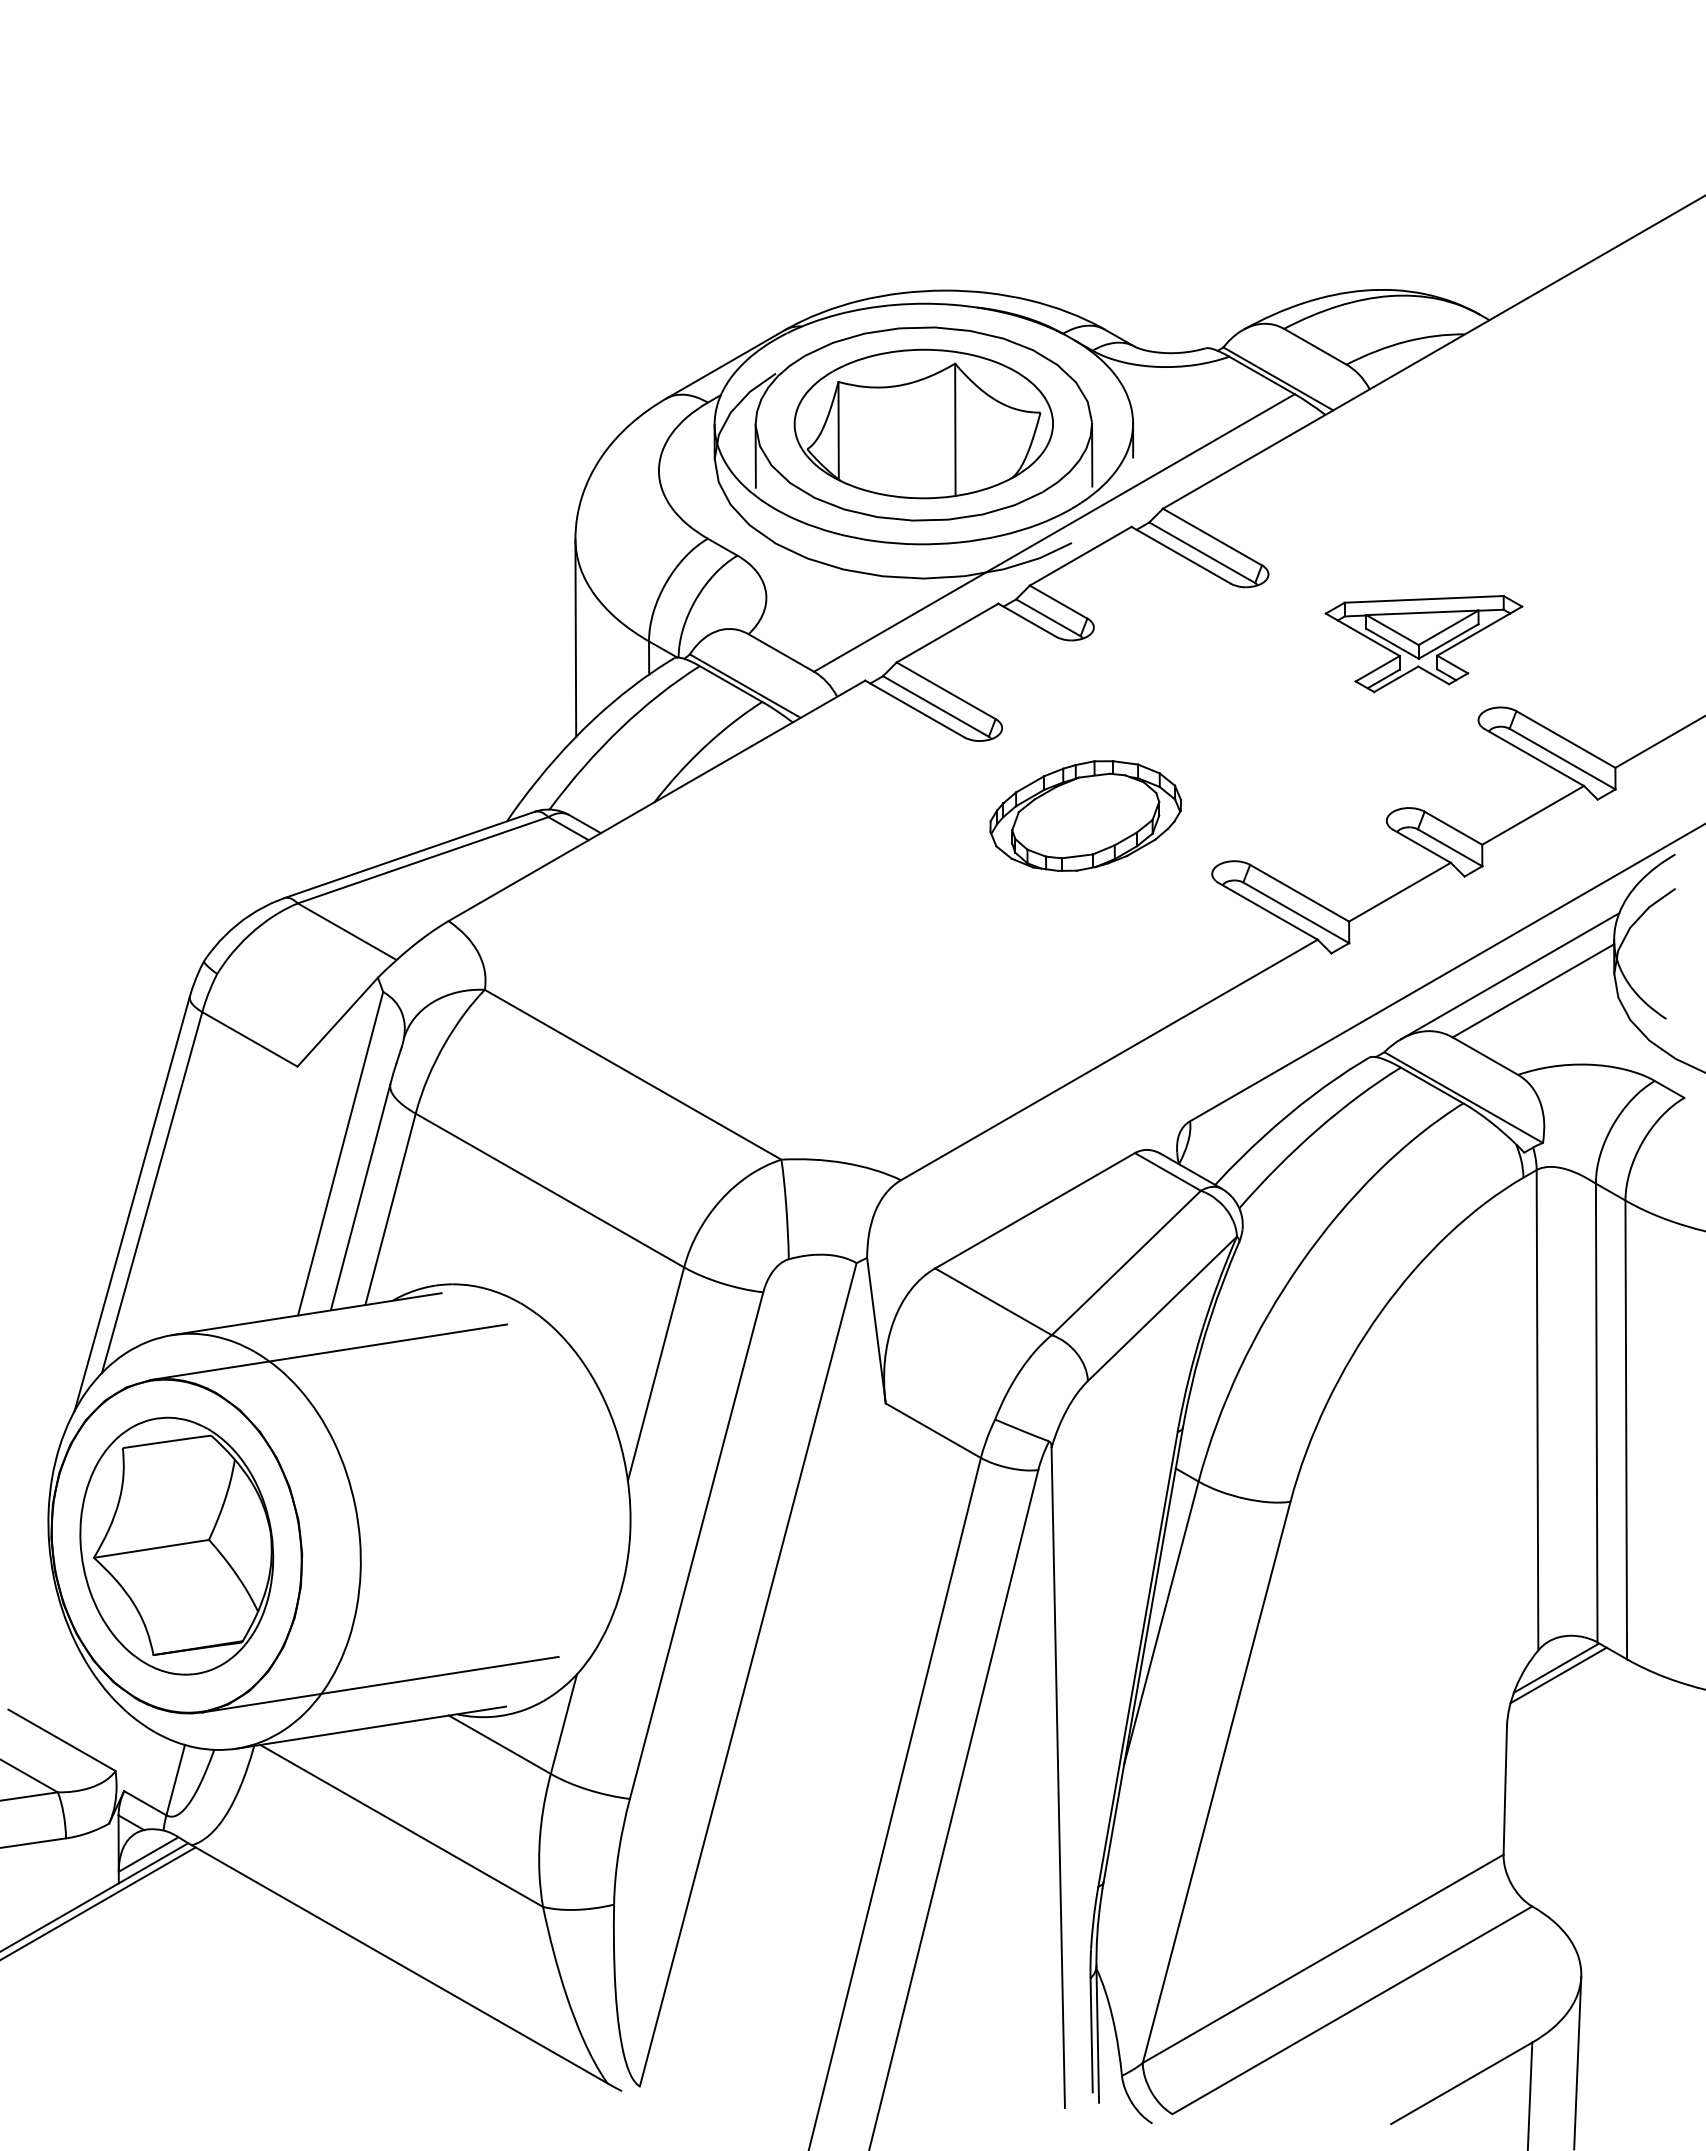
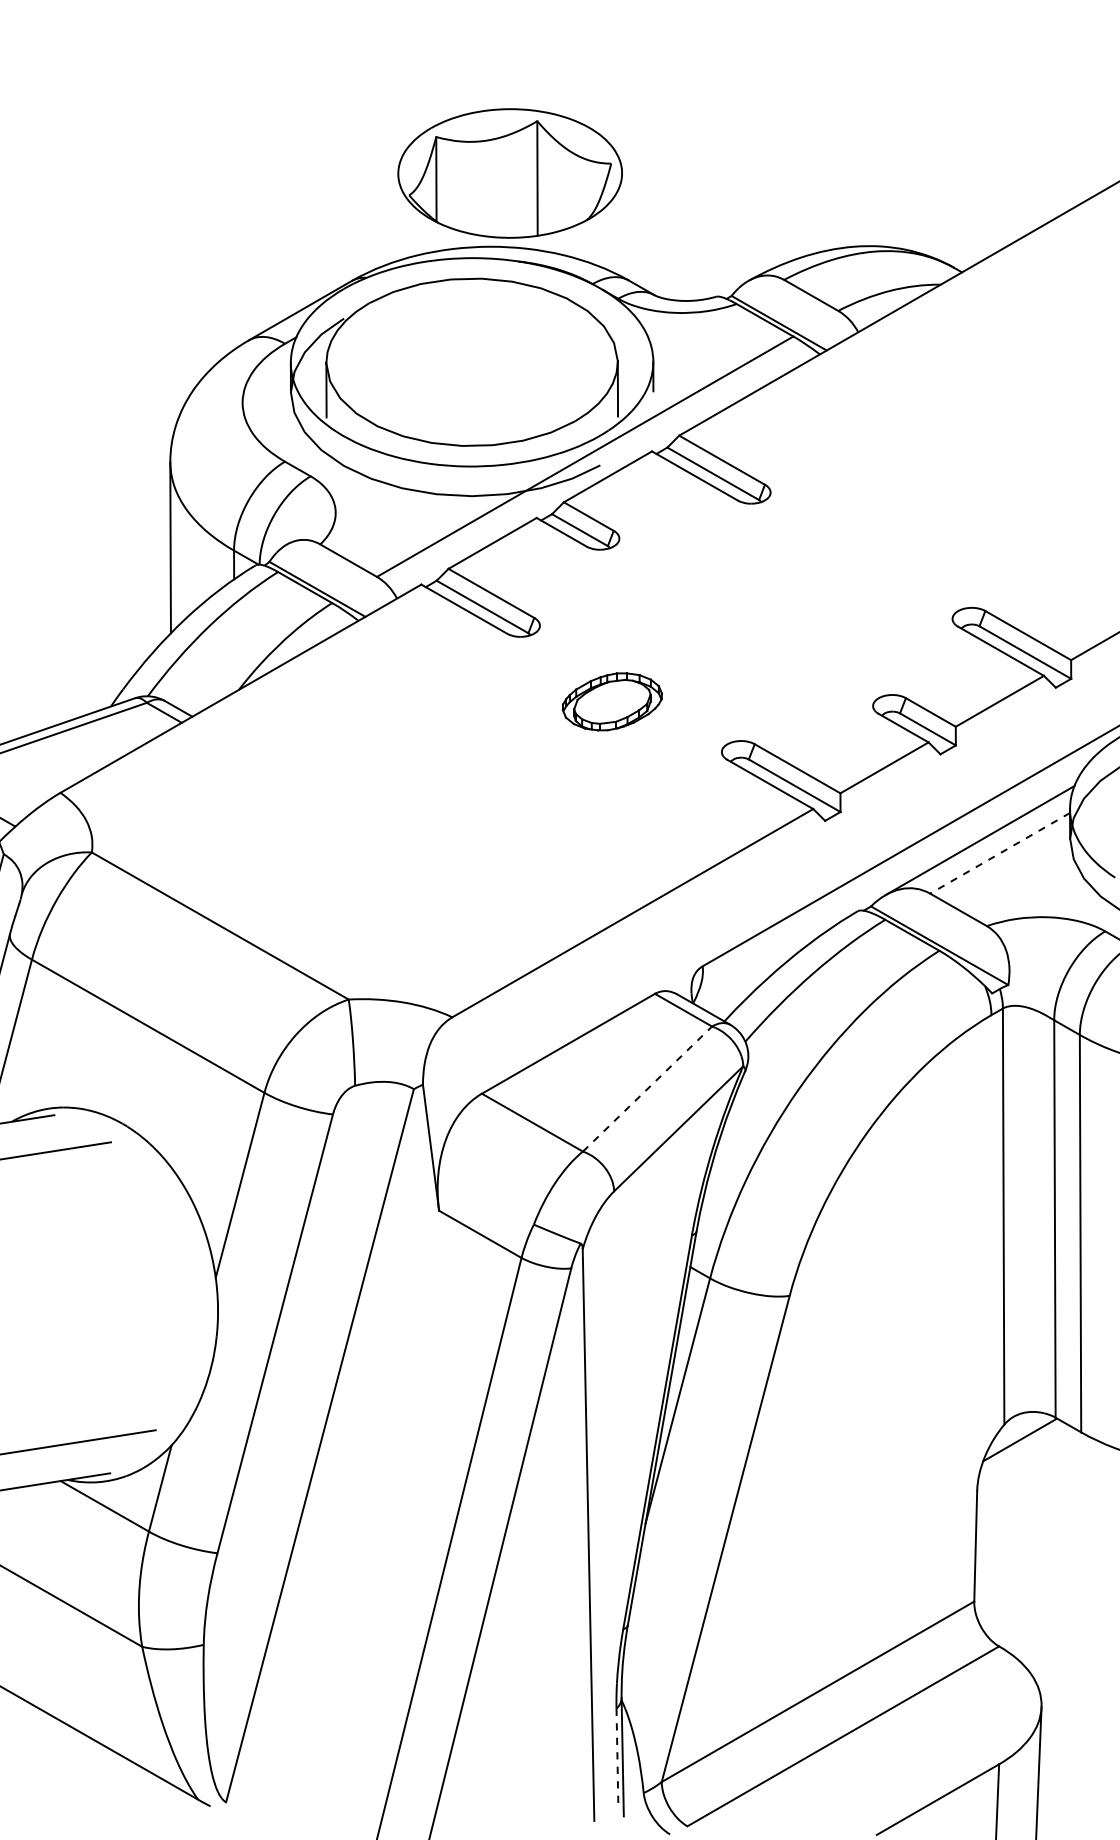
part: (923, 423) -> (509, 173), moved
part: (1423, 644) -> (904, 553), removed
part: (1085, 815) -> (612, 701), size x0.6
line: (1533, 991) -> (1000, 853), solid -> dashed
line: (1126, 1263) -> (647, 1089), solid -> dashed
line: (1558, 1675) -> (1021, 1446), removed
line: (1091, 2035) -> (617, 1758), solid -> dashed

